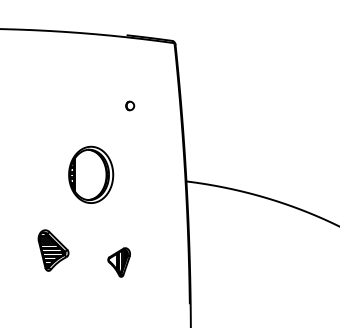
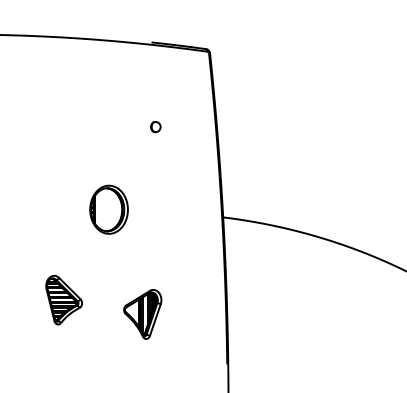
part: (90, 175) -> (108, 210), size x0.71
part: (118, 262) -> (141, 314), size x1.43

